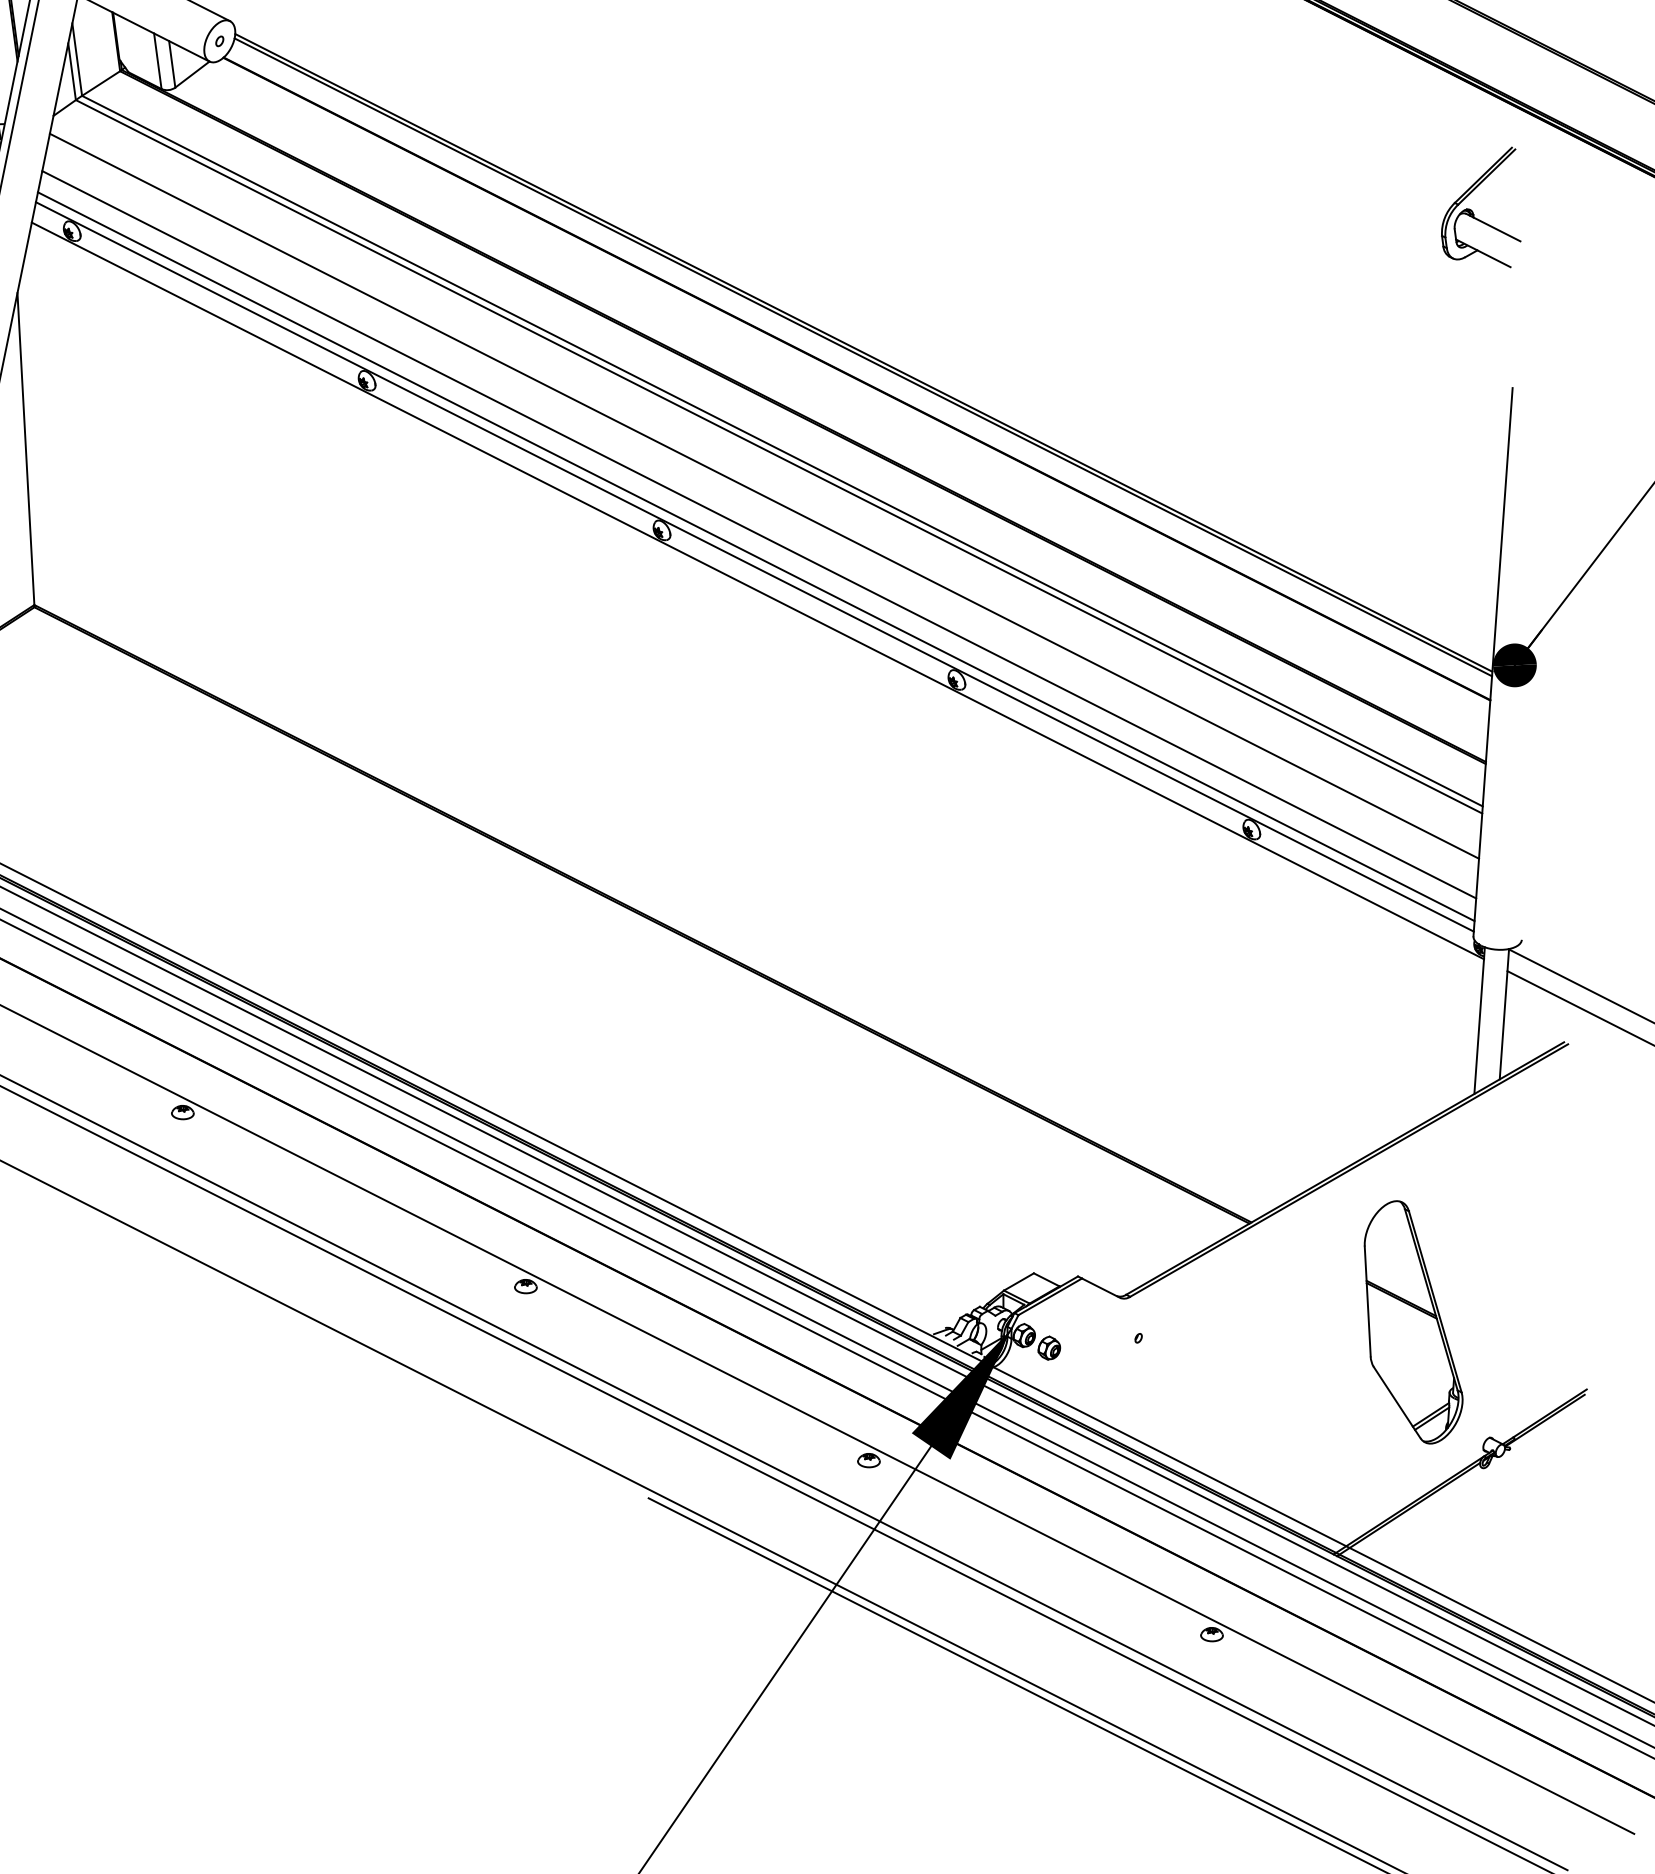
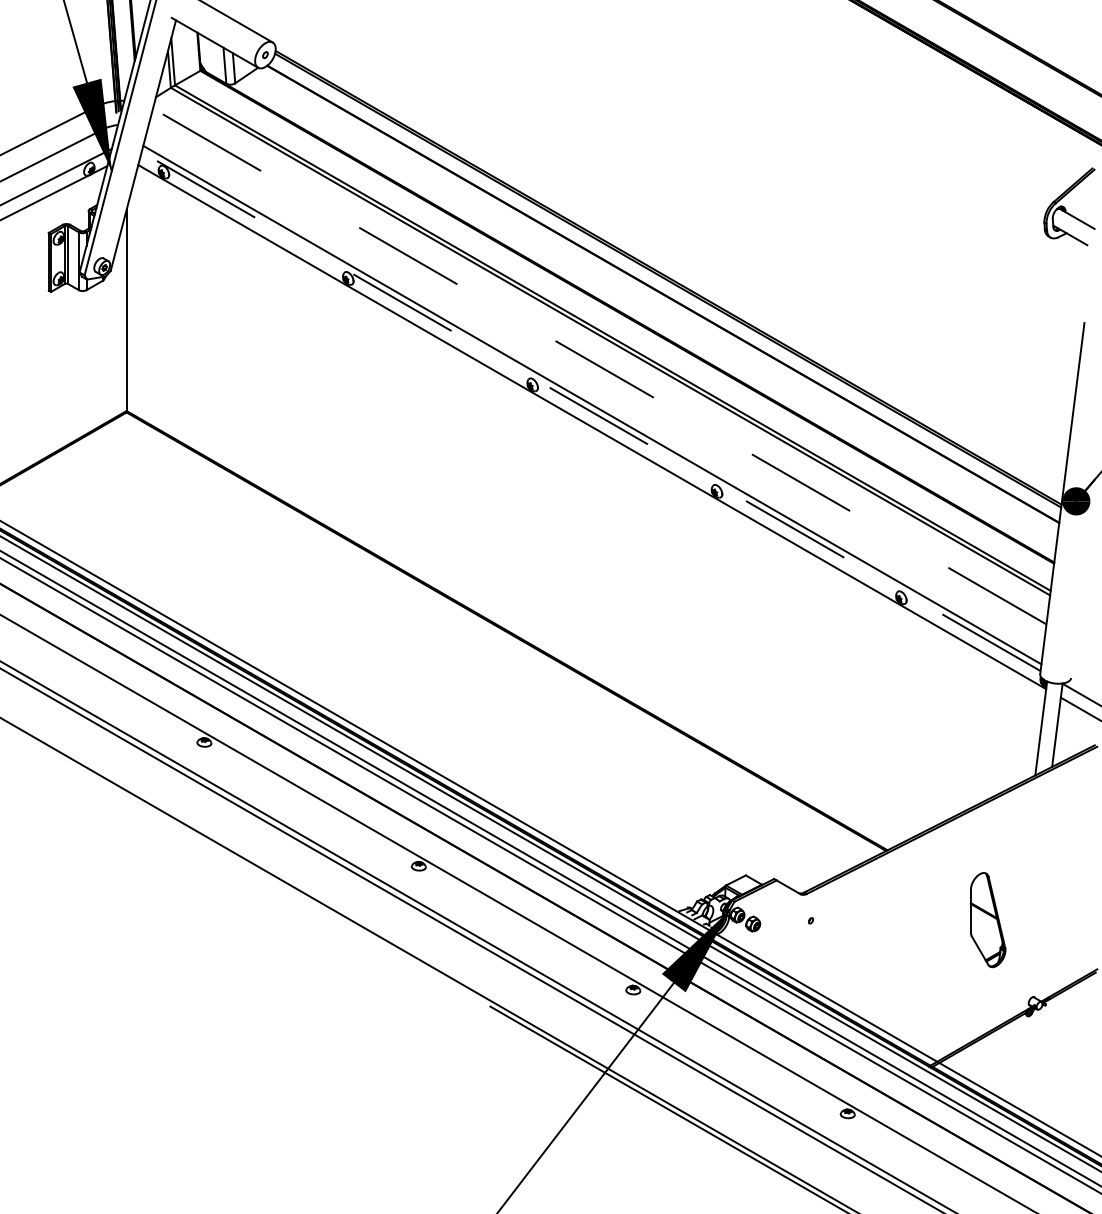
line: (764, 496) -> (599, 366), solid -> dashed
line: (758, 533) -> (594, 390), removed
line: (755, 566) -> (591, 411), solid -> dashed
part: (1412, 1321) -> (987, 919), size x0.6

